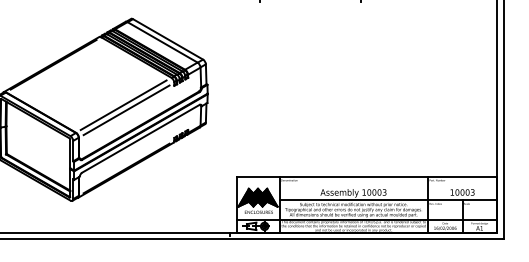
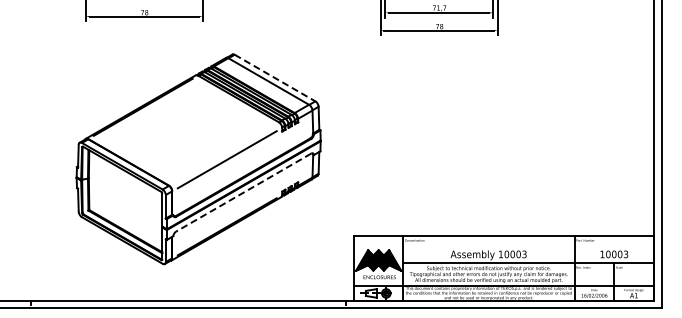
line: (168, 39) -> (275, 78), solid -> dashed
line: (123, 104) -> (223, 153), removed
line: (140, 138) -> (243, 192), solid -> dashed

